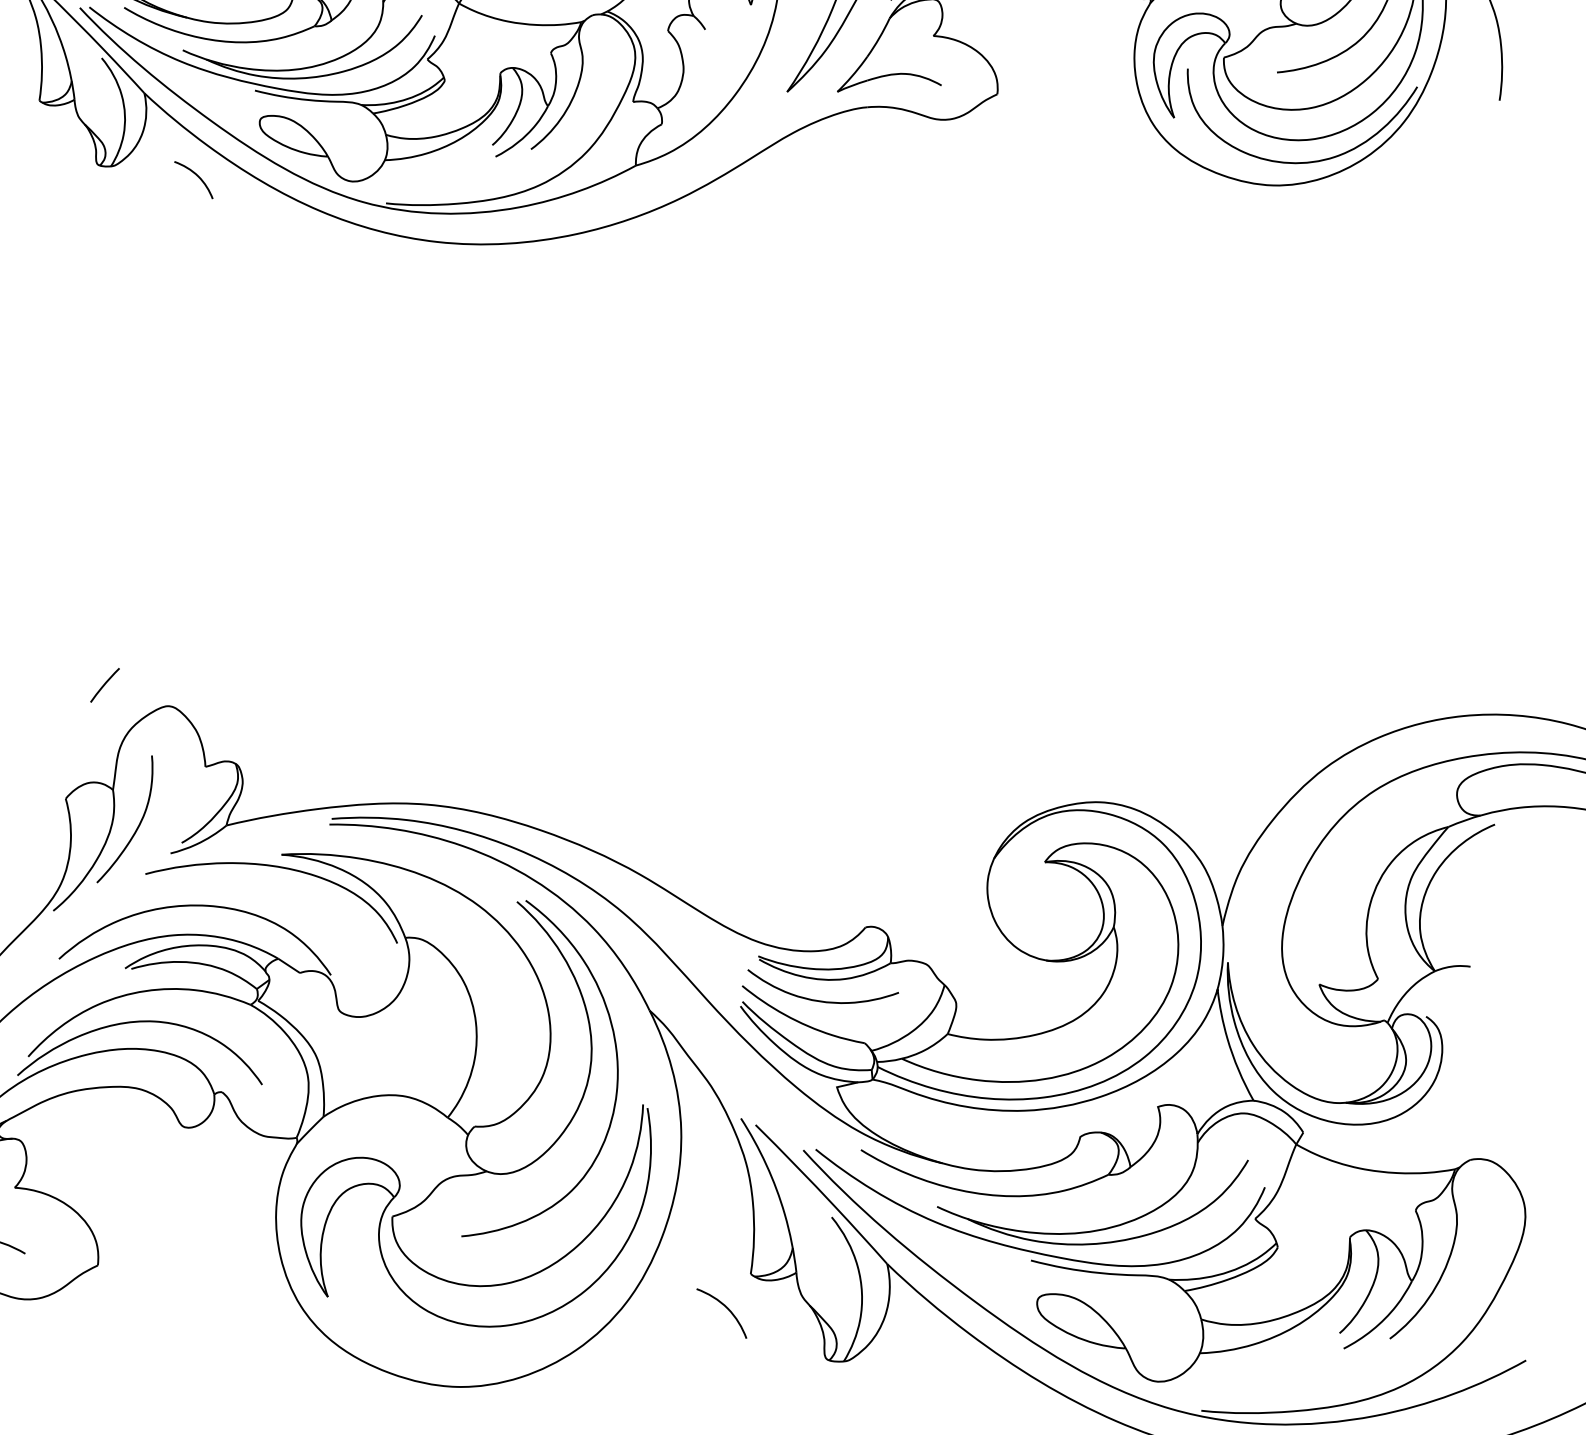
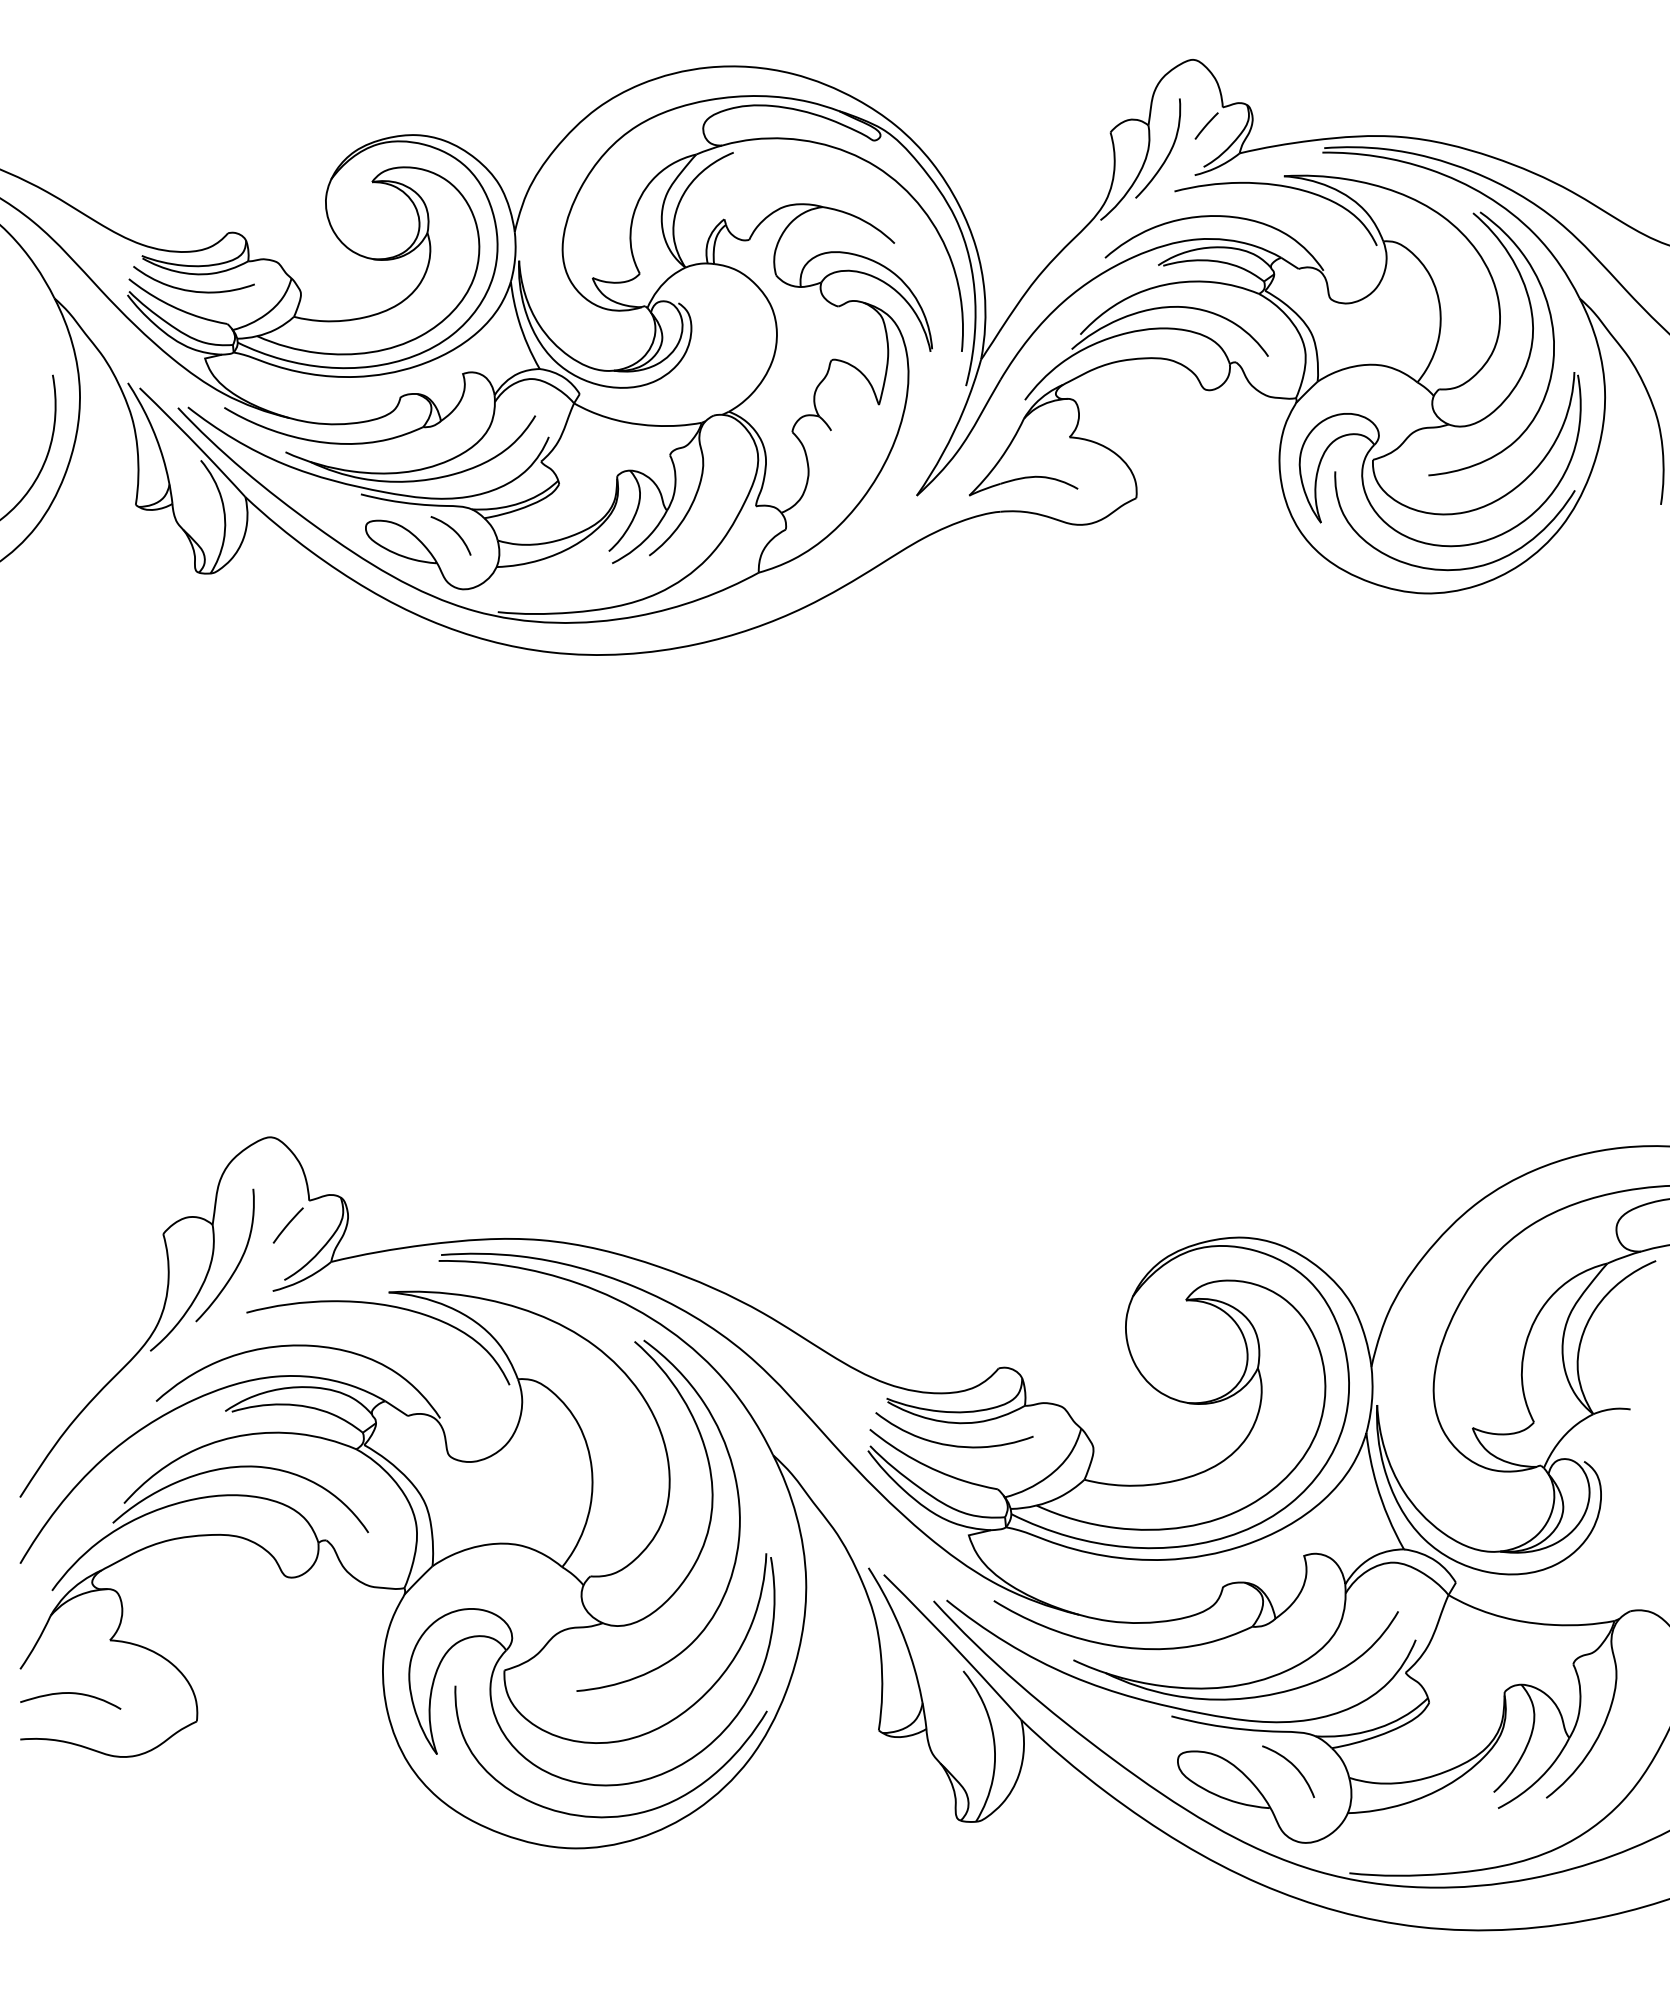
curve: (196, 175) -> (453, 531), moved
line: (104, 685) -> (287, 1225), moved
curve: (726, 1308) -> (1293, 1766), moved
curve: (498, 1355) -> (615, 1815), added

